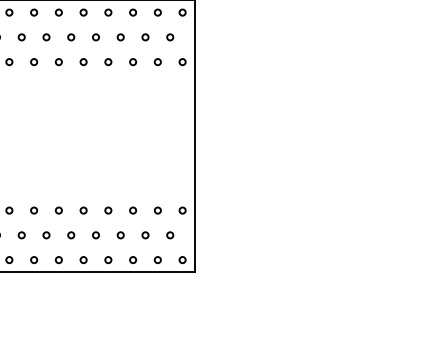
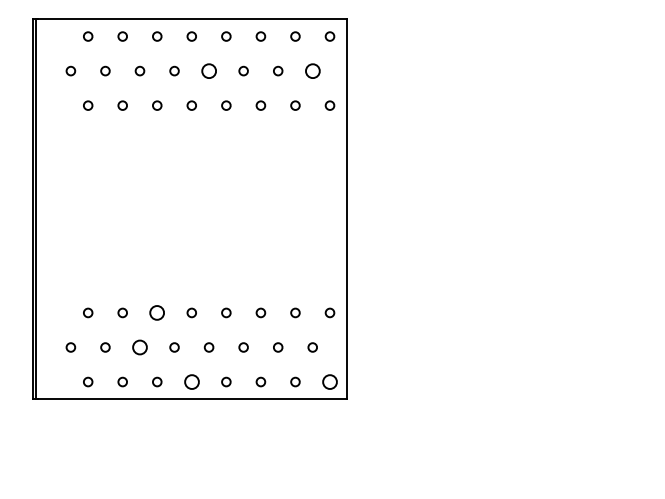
circle: (95, 36) -> (208, 70), size x1.6
circle: (170, 36) -> (312, 70), size x1.6
circle: (59, 210) -> (157, 312), size x1.6
circle: (46, 235) -> (139, 347), size x1.6
circle: (83, 259) -> (191, 381), size x1.6
circle: (182, 259) -> (329, 381), size x1.6

